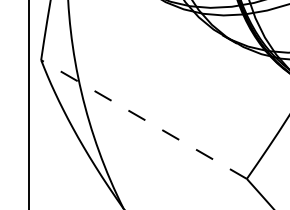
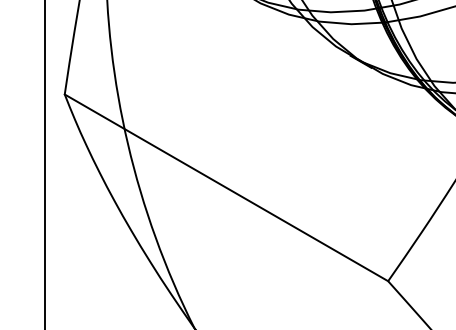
line: (144, 119) -> (227, 187), dashed -> solid

